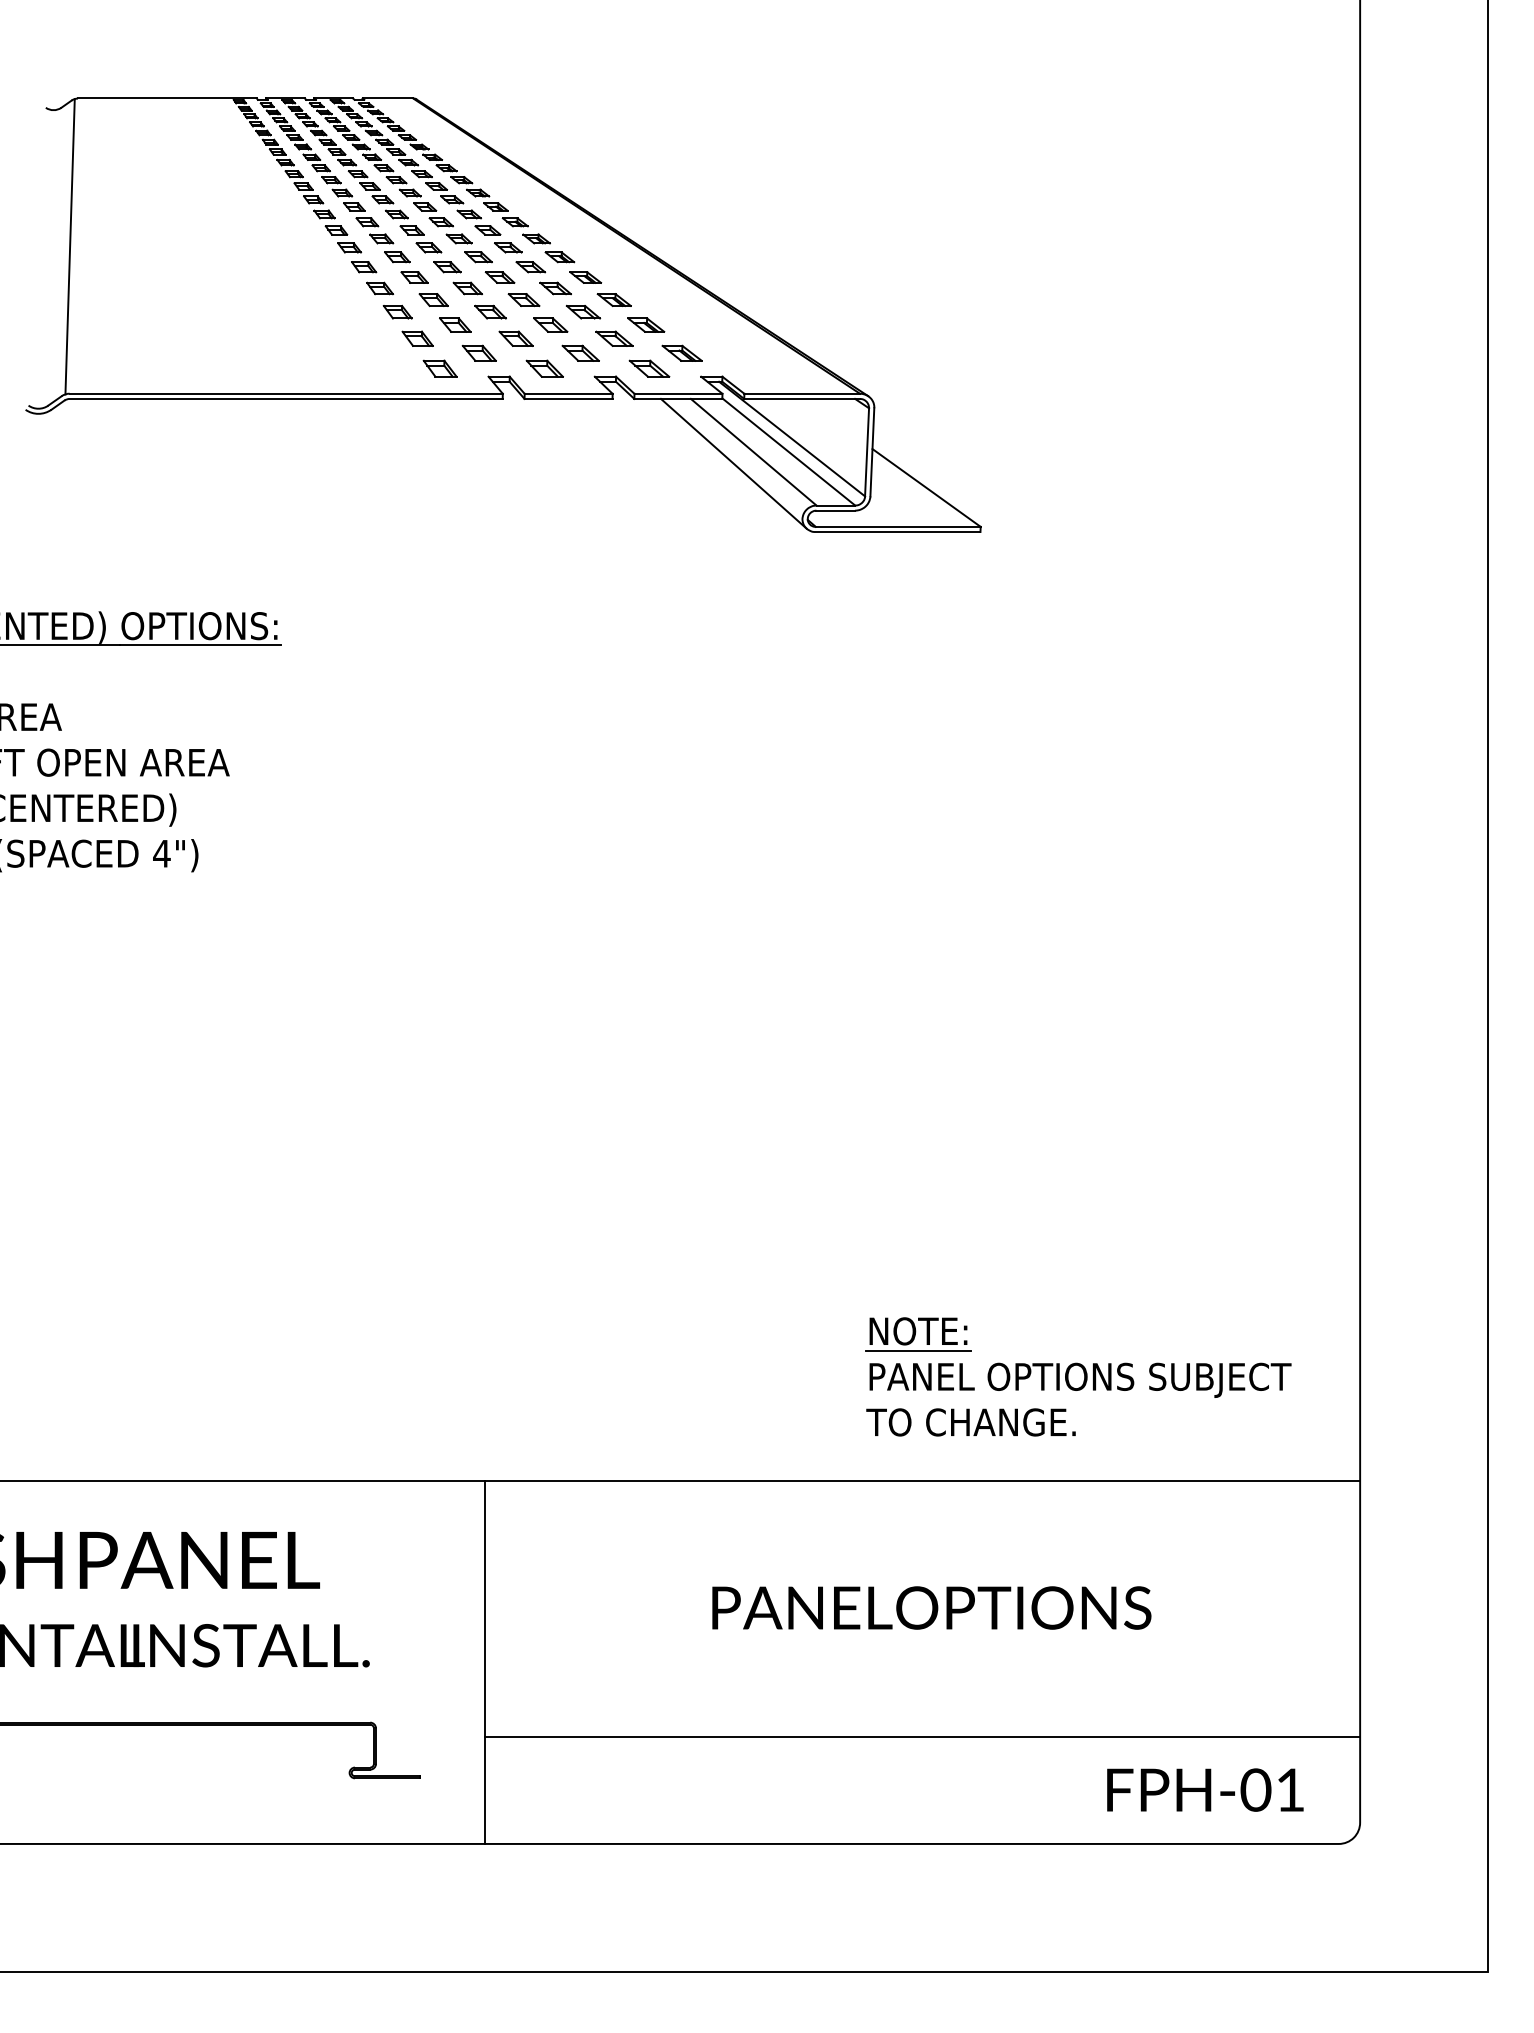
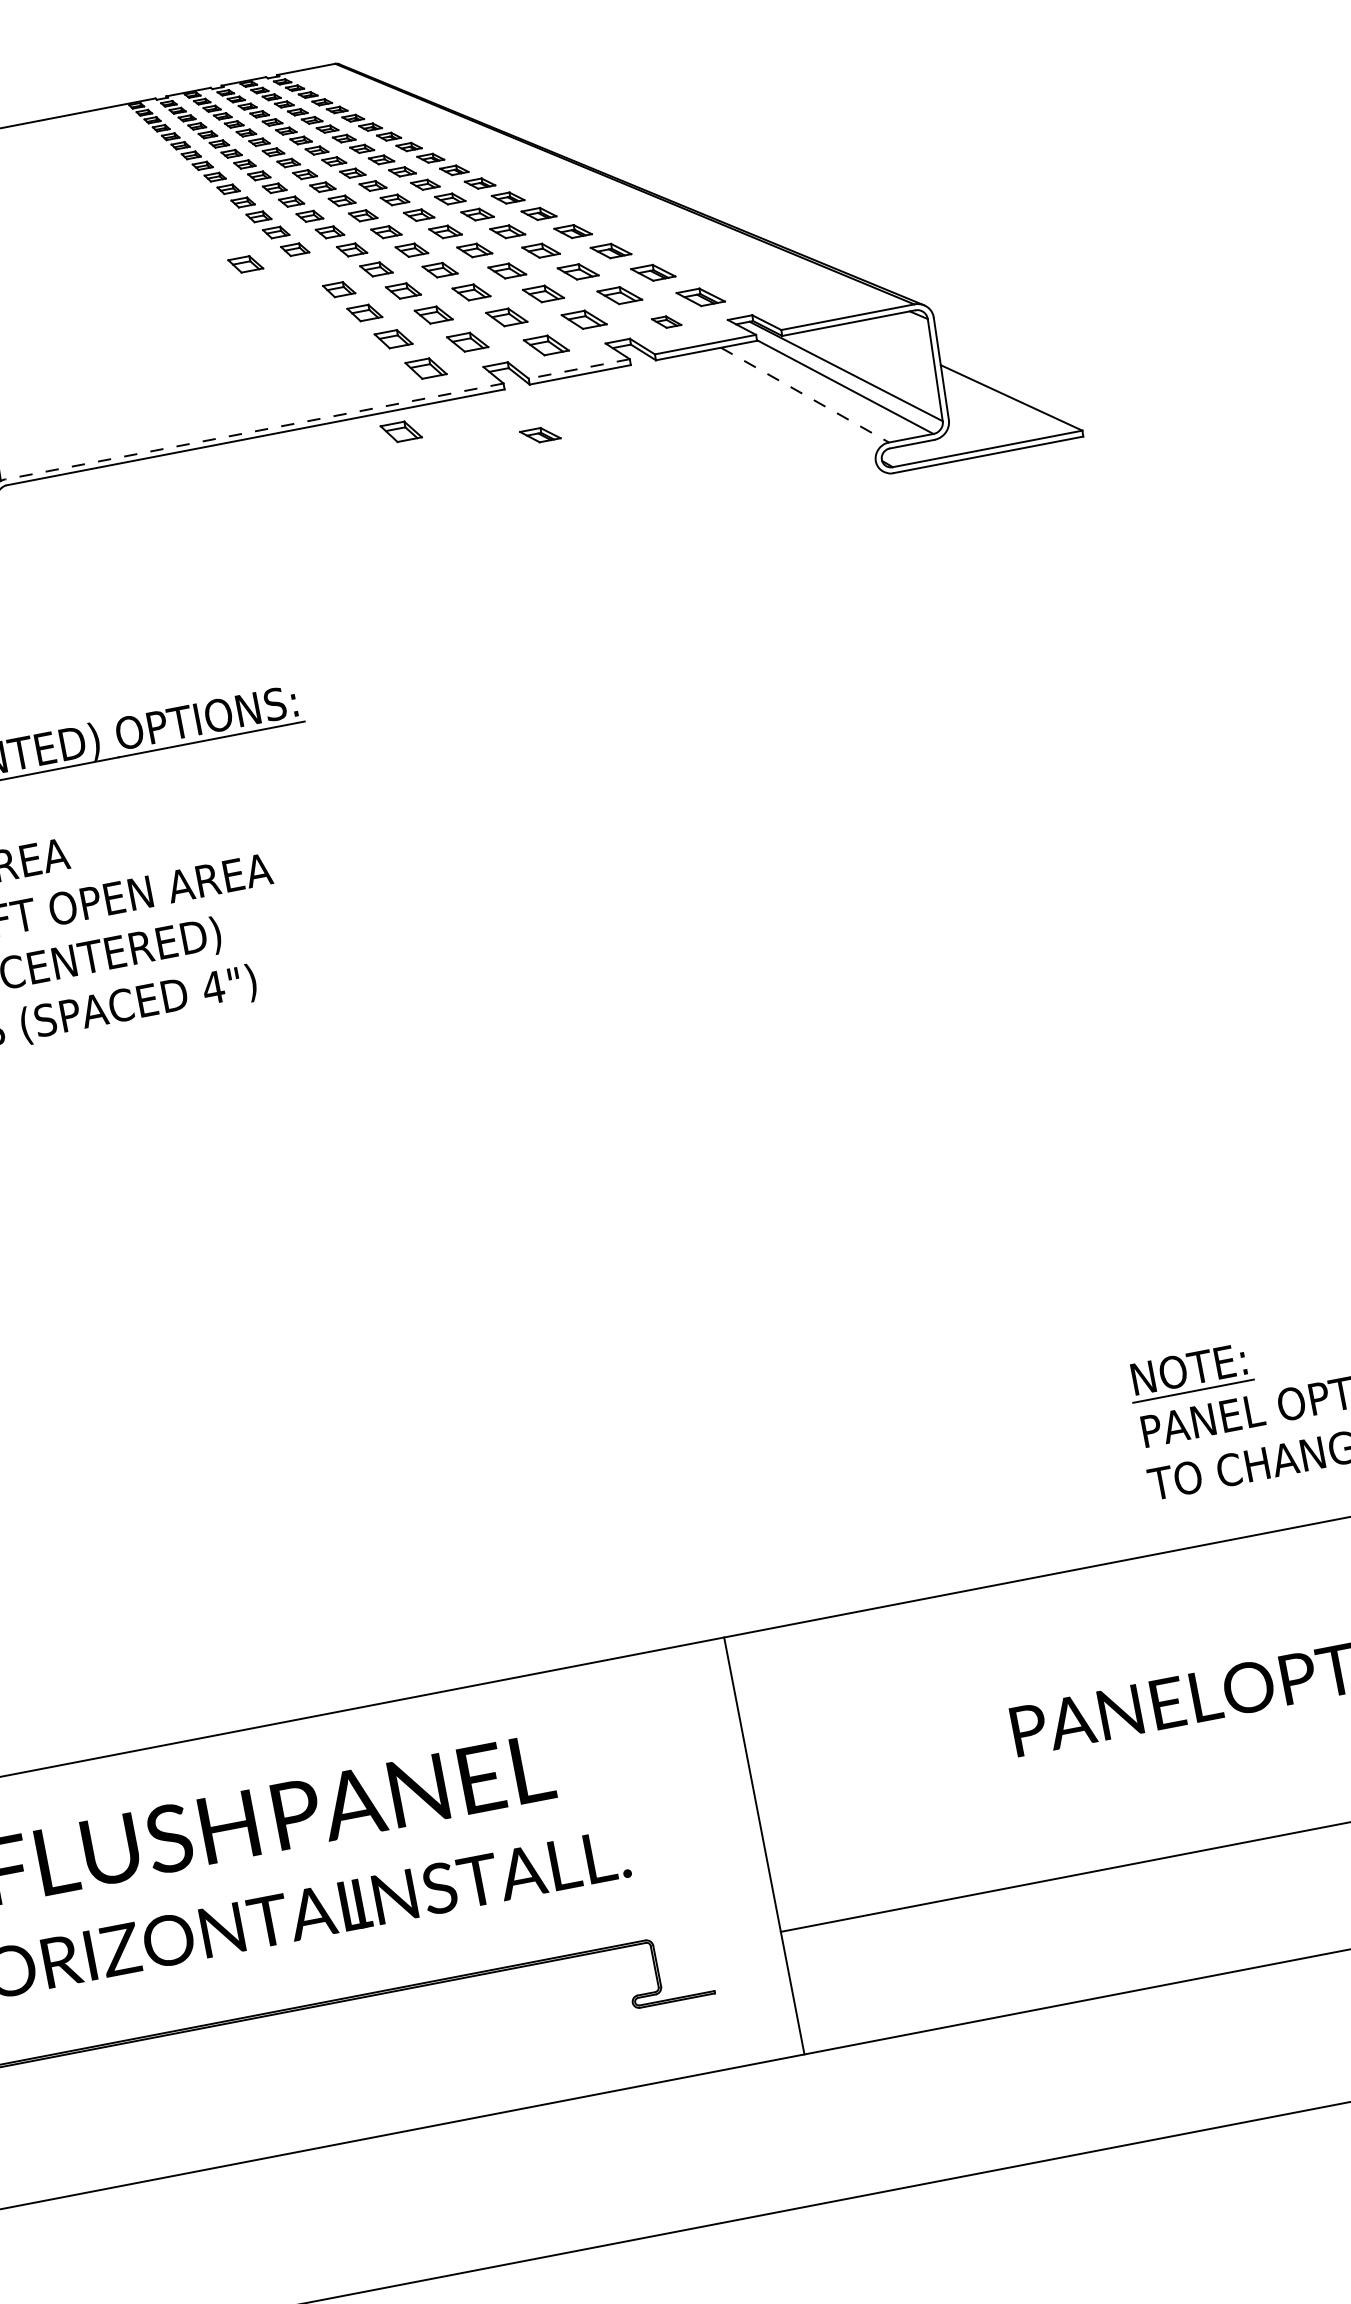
part: (305, 251) -> (245, 263), added
part: (364, 267) -> (316, 268), removed
part: (649, 368) -> (666, 321), size x0.6
line: (286, 393) -> (254, 431), solid -> dashed
line: (568, 393) -> (579, 368), solid -> dashed
part: (408, 417) -> (400, 431), added
part: (524, 442) -> (539, 434), added
line: (754, 452) -> (805, 395), solid -> dashed
line: (733, 463) -> (784, 412), removed

